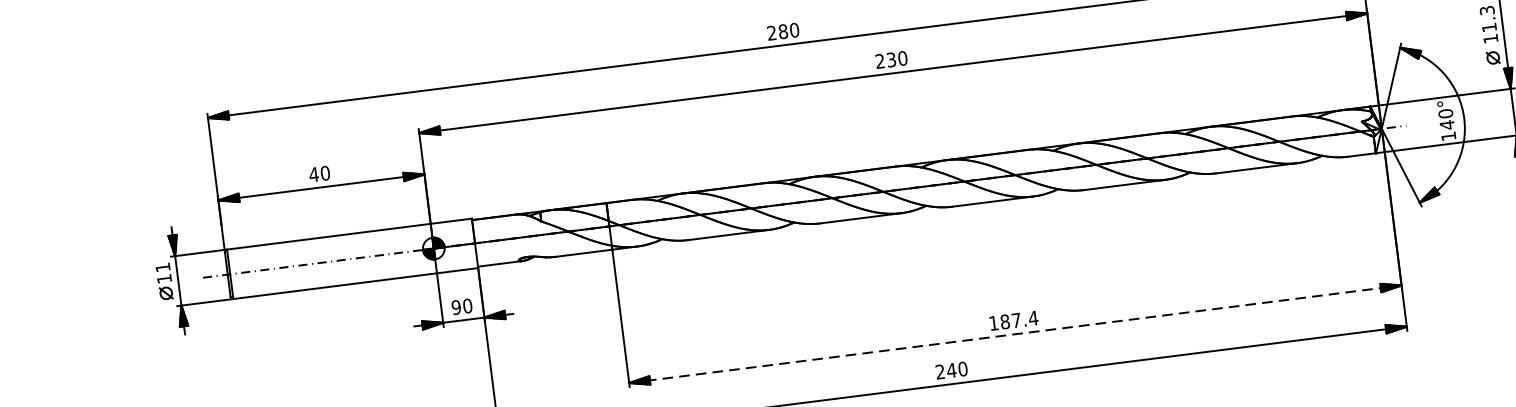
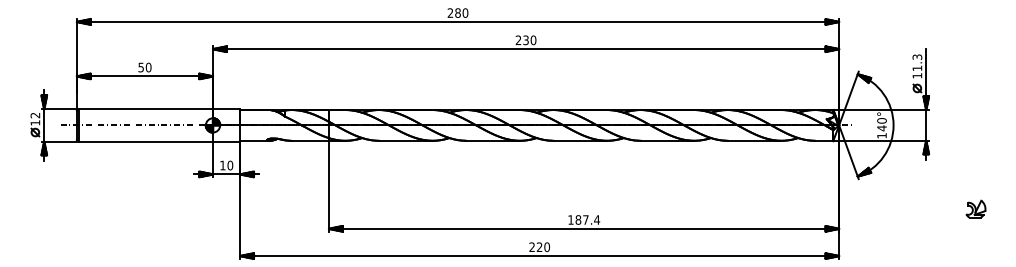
text: (314, 174) -> (141, 67), 40 -> 50
text: (161, 267) -> (34, 115), 11 -> 12
text: (455, 307) -> (222, 165), 90 -> 10
line: (1015, 333) -> (584, 228), dashed -> solid
text: (951, 369) -> (539, 246), 240 -> 220

